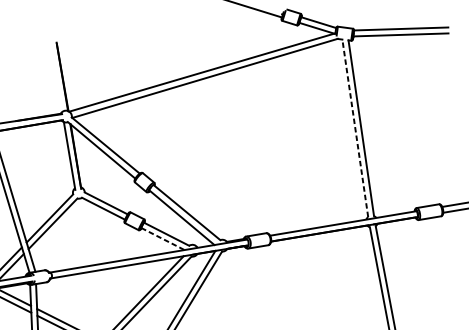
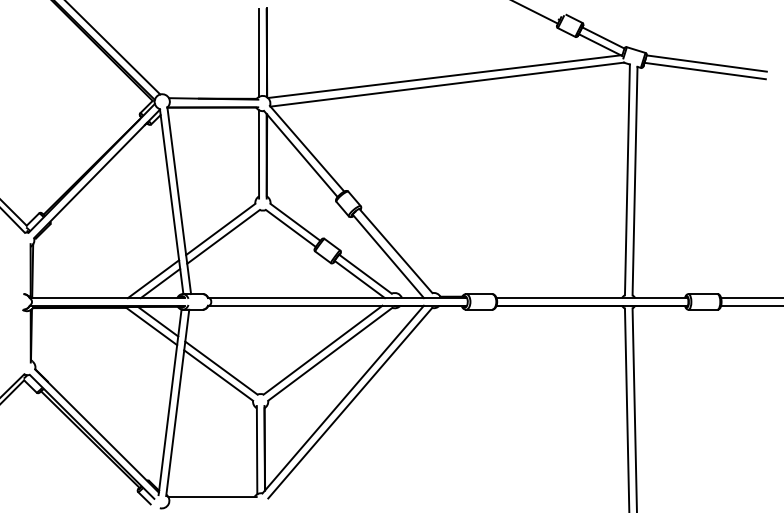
line: (56, 78) -> (258, 52), added
line: (355, 128) -> (627, 179), dashed -> solid
line: (163, 238) -> (360, 279), dashed -> solid

